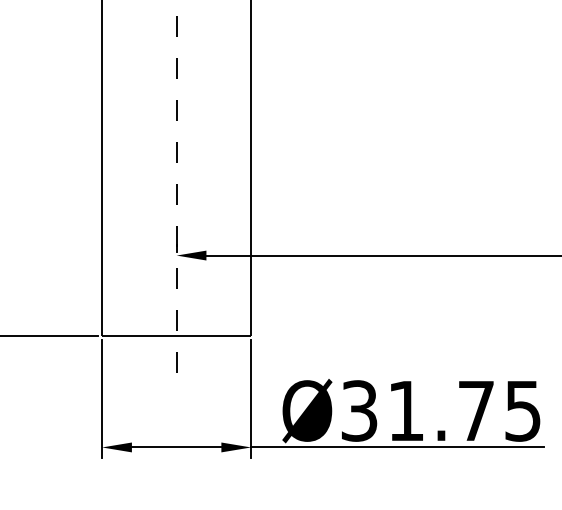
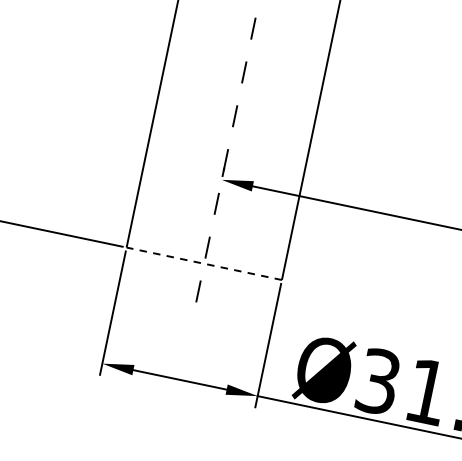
line: (176, 336) -> (204, 264), solid -> dashed

